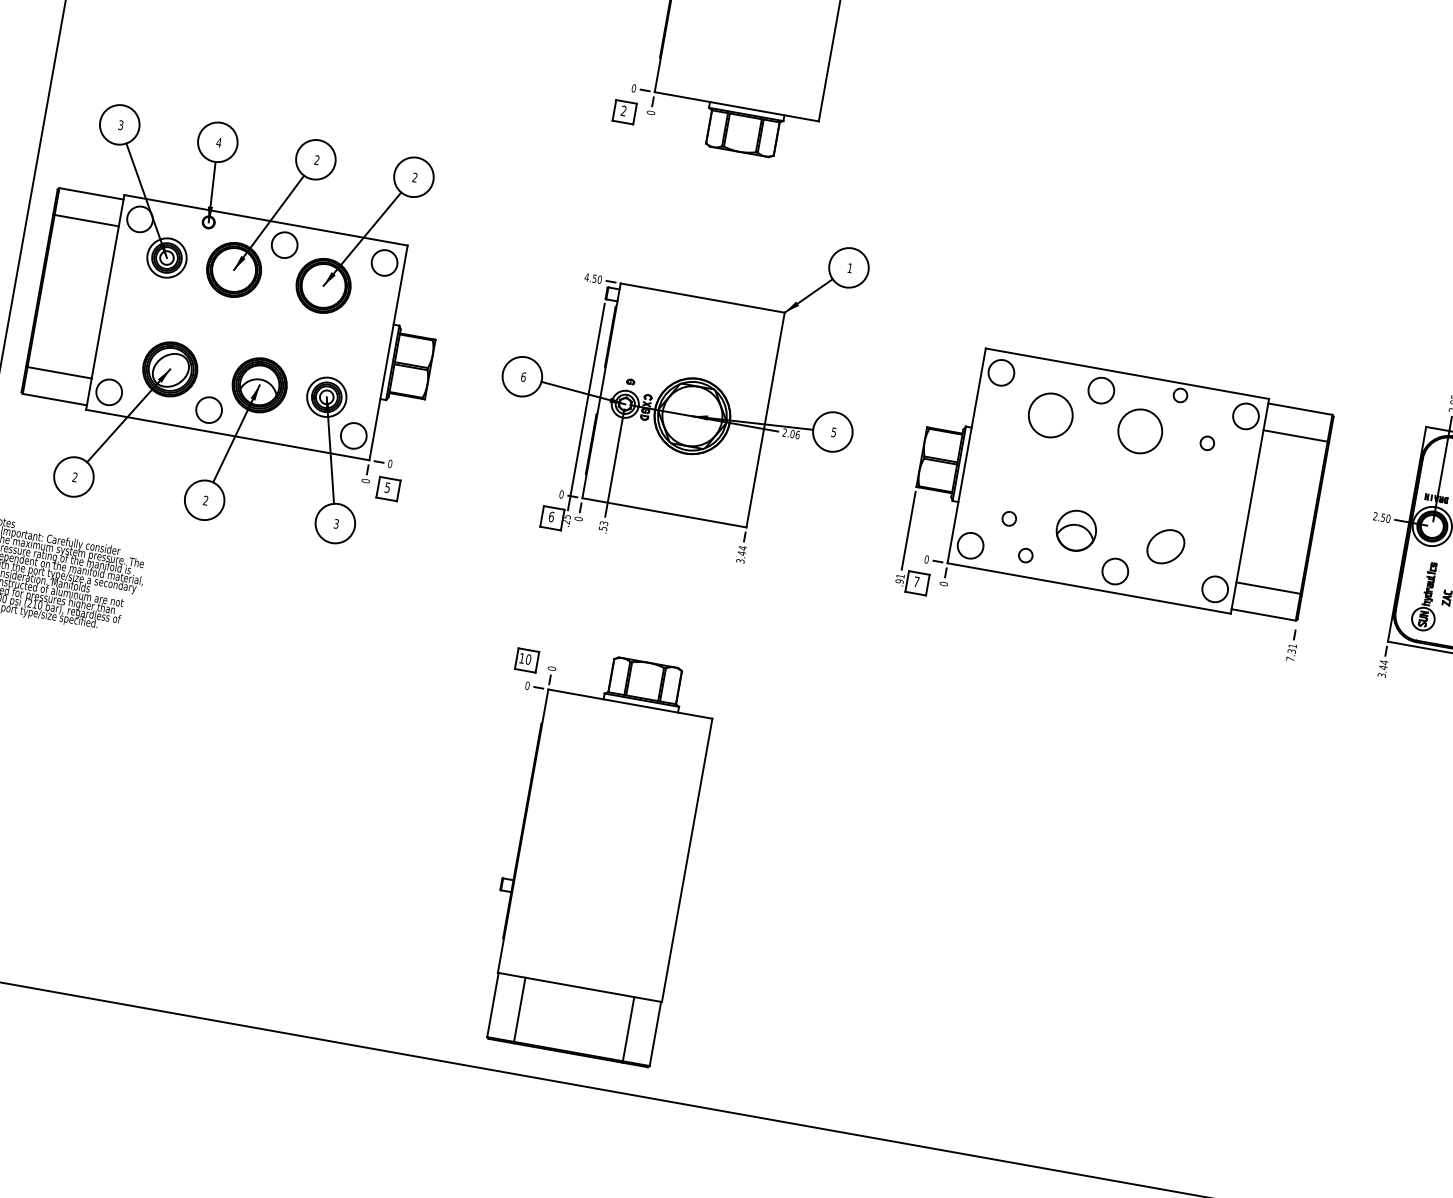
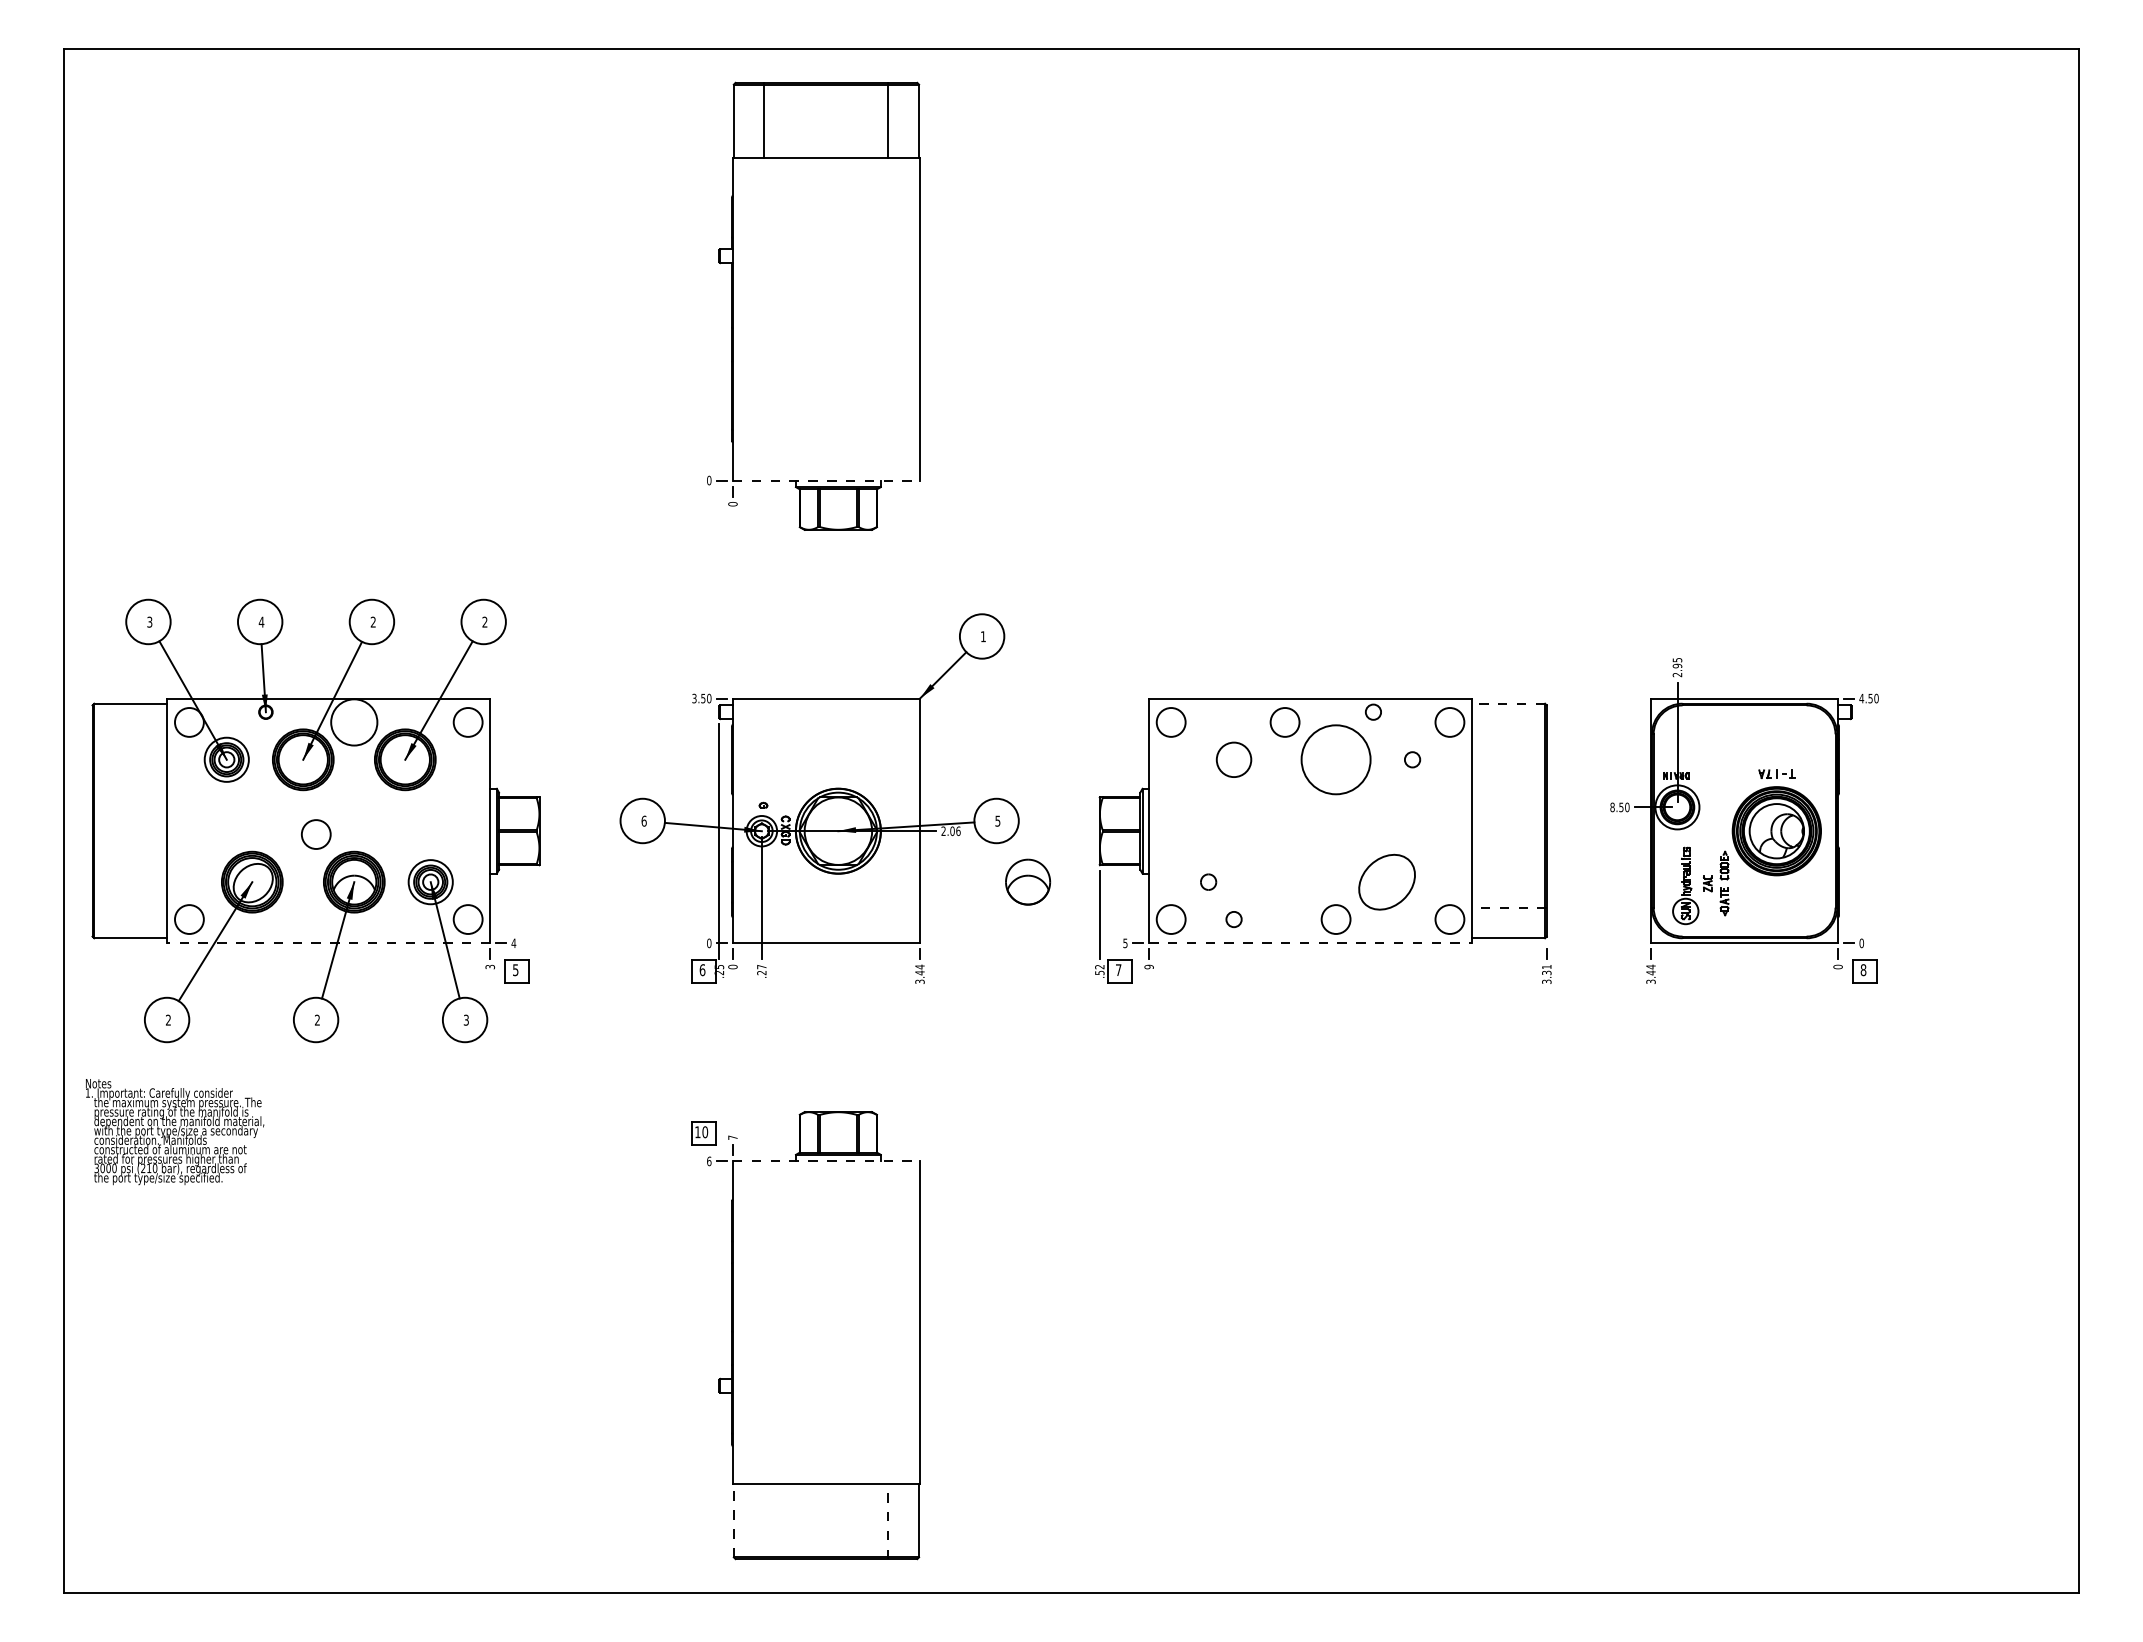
line: (736, 106) -> (826, 480), solid -> dashed
part: (624, 112) -> (703, 508), removed
line: (85, 220) -> (129, 734), removed
circle: (283, 245) -> (353, 722), size x1.6
text: (586, 277) -> (694, 698), 4.50 -> 3.50
line: (58, 372) -> (129, 907), removed
line: (1300, 408) -> (1508, 703), solid -> dashed
circle: (209, 410) -> (316, 834), moved
circle: (1050, 415) -> (1233, 759), size x0.7
circle: (1139, 431) -> (1335, 759), size x1.4
line: (227, 435) -> (328, 943), solid -> dashed
line: (1296, 436) -> (1509, 734), removed
text: (389, 464) -> (513, 943), 0 -> 4
text: (365, 480) -> (489, 966), 0 -> 3
text: (1375, 516) -> (1612, 807), 2.50 -> 8.50
text: (603, 525) -> (761, 969), .53 -> .27
part: (1076, 530) -> (1028, 881), moved
part: (1165, 546) -> (1386, 881), size x1.4
text: (926, 559) -> (1125, 943), 0 -> 5
text: (899, 579) -> (1099, 970), .91 -> .52
text: (943, 584) -> (1148, 967), 0 -> 9
line: (1268, 587) -> (1508, 907), solid -> dashed
line: (1089, 588) -> (1311, 943), solid -> dashed
text: (1290, 658) -> (1546, 981), 7.31 -> 3.31
text: (551, 668) -> (732, 1137), 0 -> 7
text: (527, 685) -> (709, 1160), 0 -> 6
line: (630, 704) -> (826, 1161), solid -> dashed
line: (492, 1004) -> (733, 1520), solid -> dashed
line: (519, 1010) -> (764, 1521), removed
line: (628, 1029) -> (888, 1521), solid -> dashed

